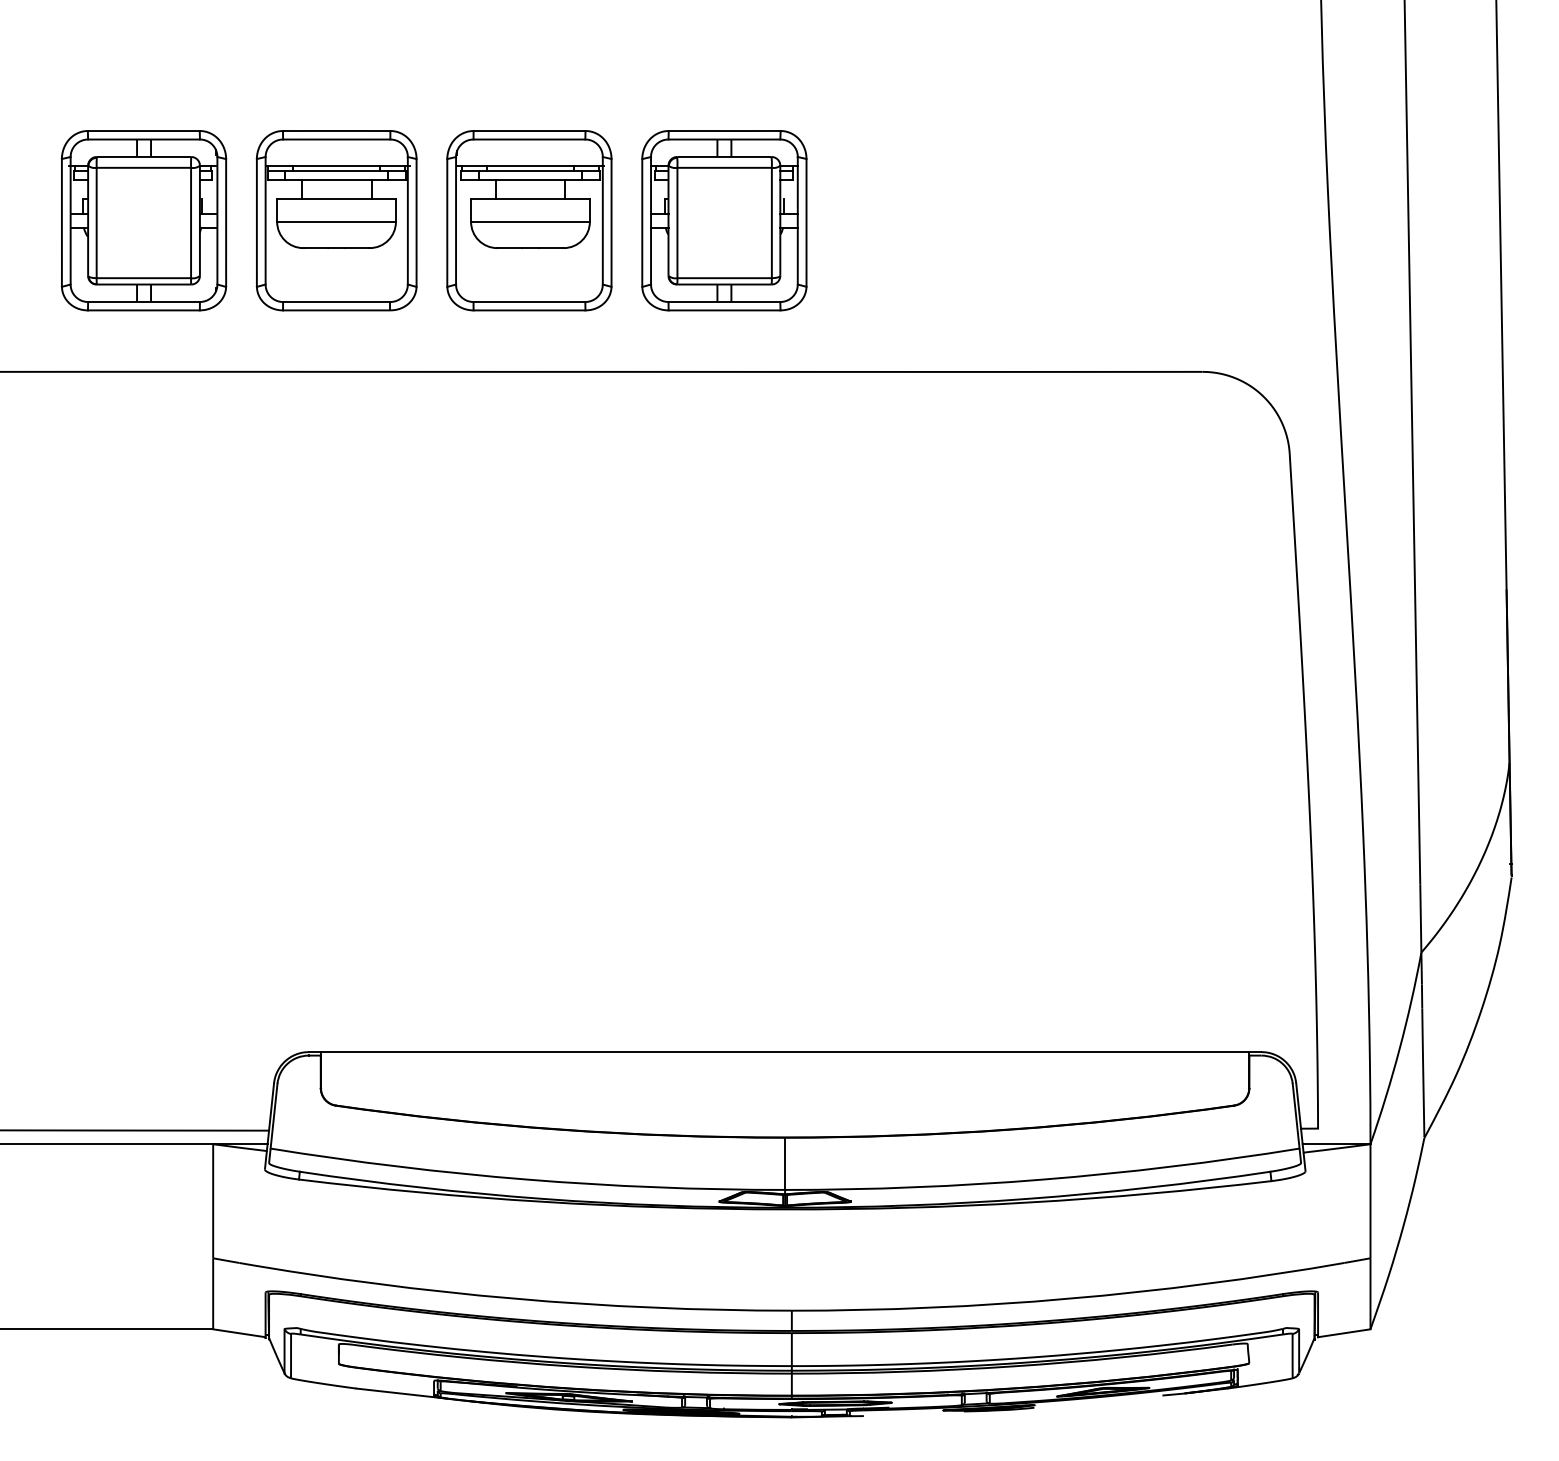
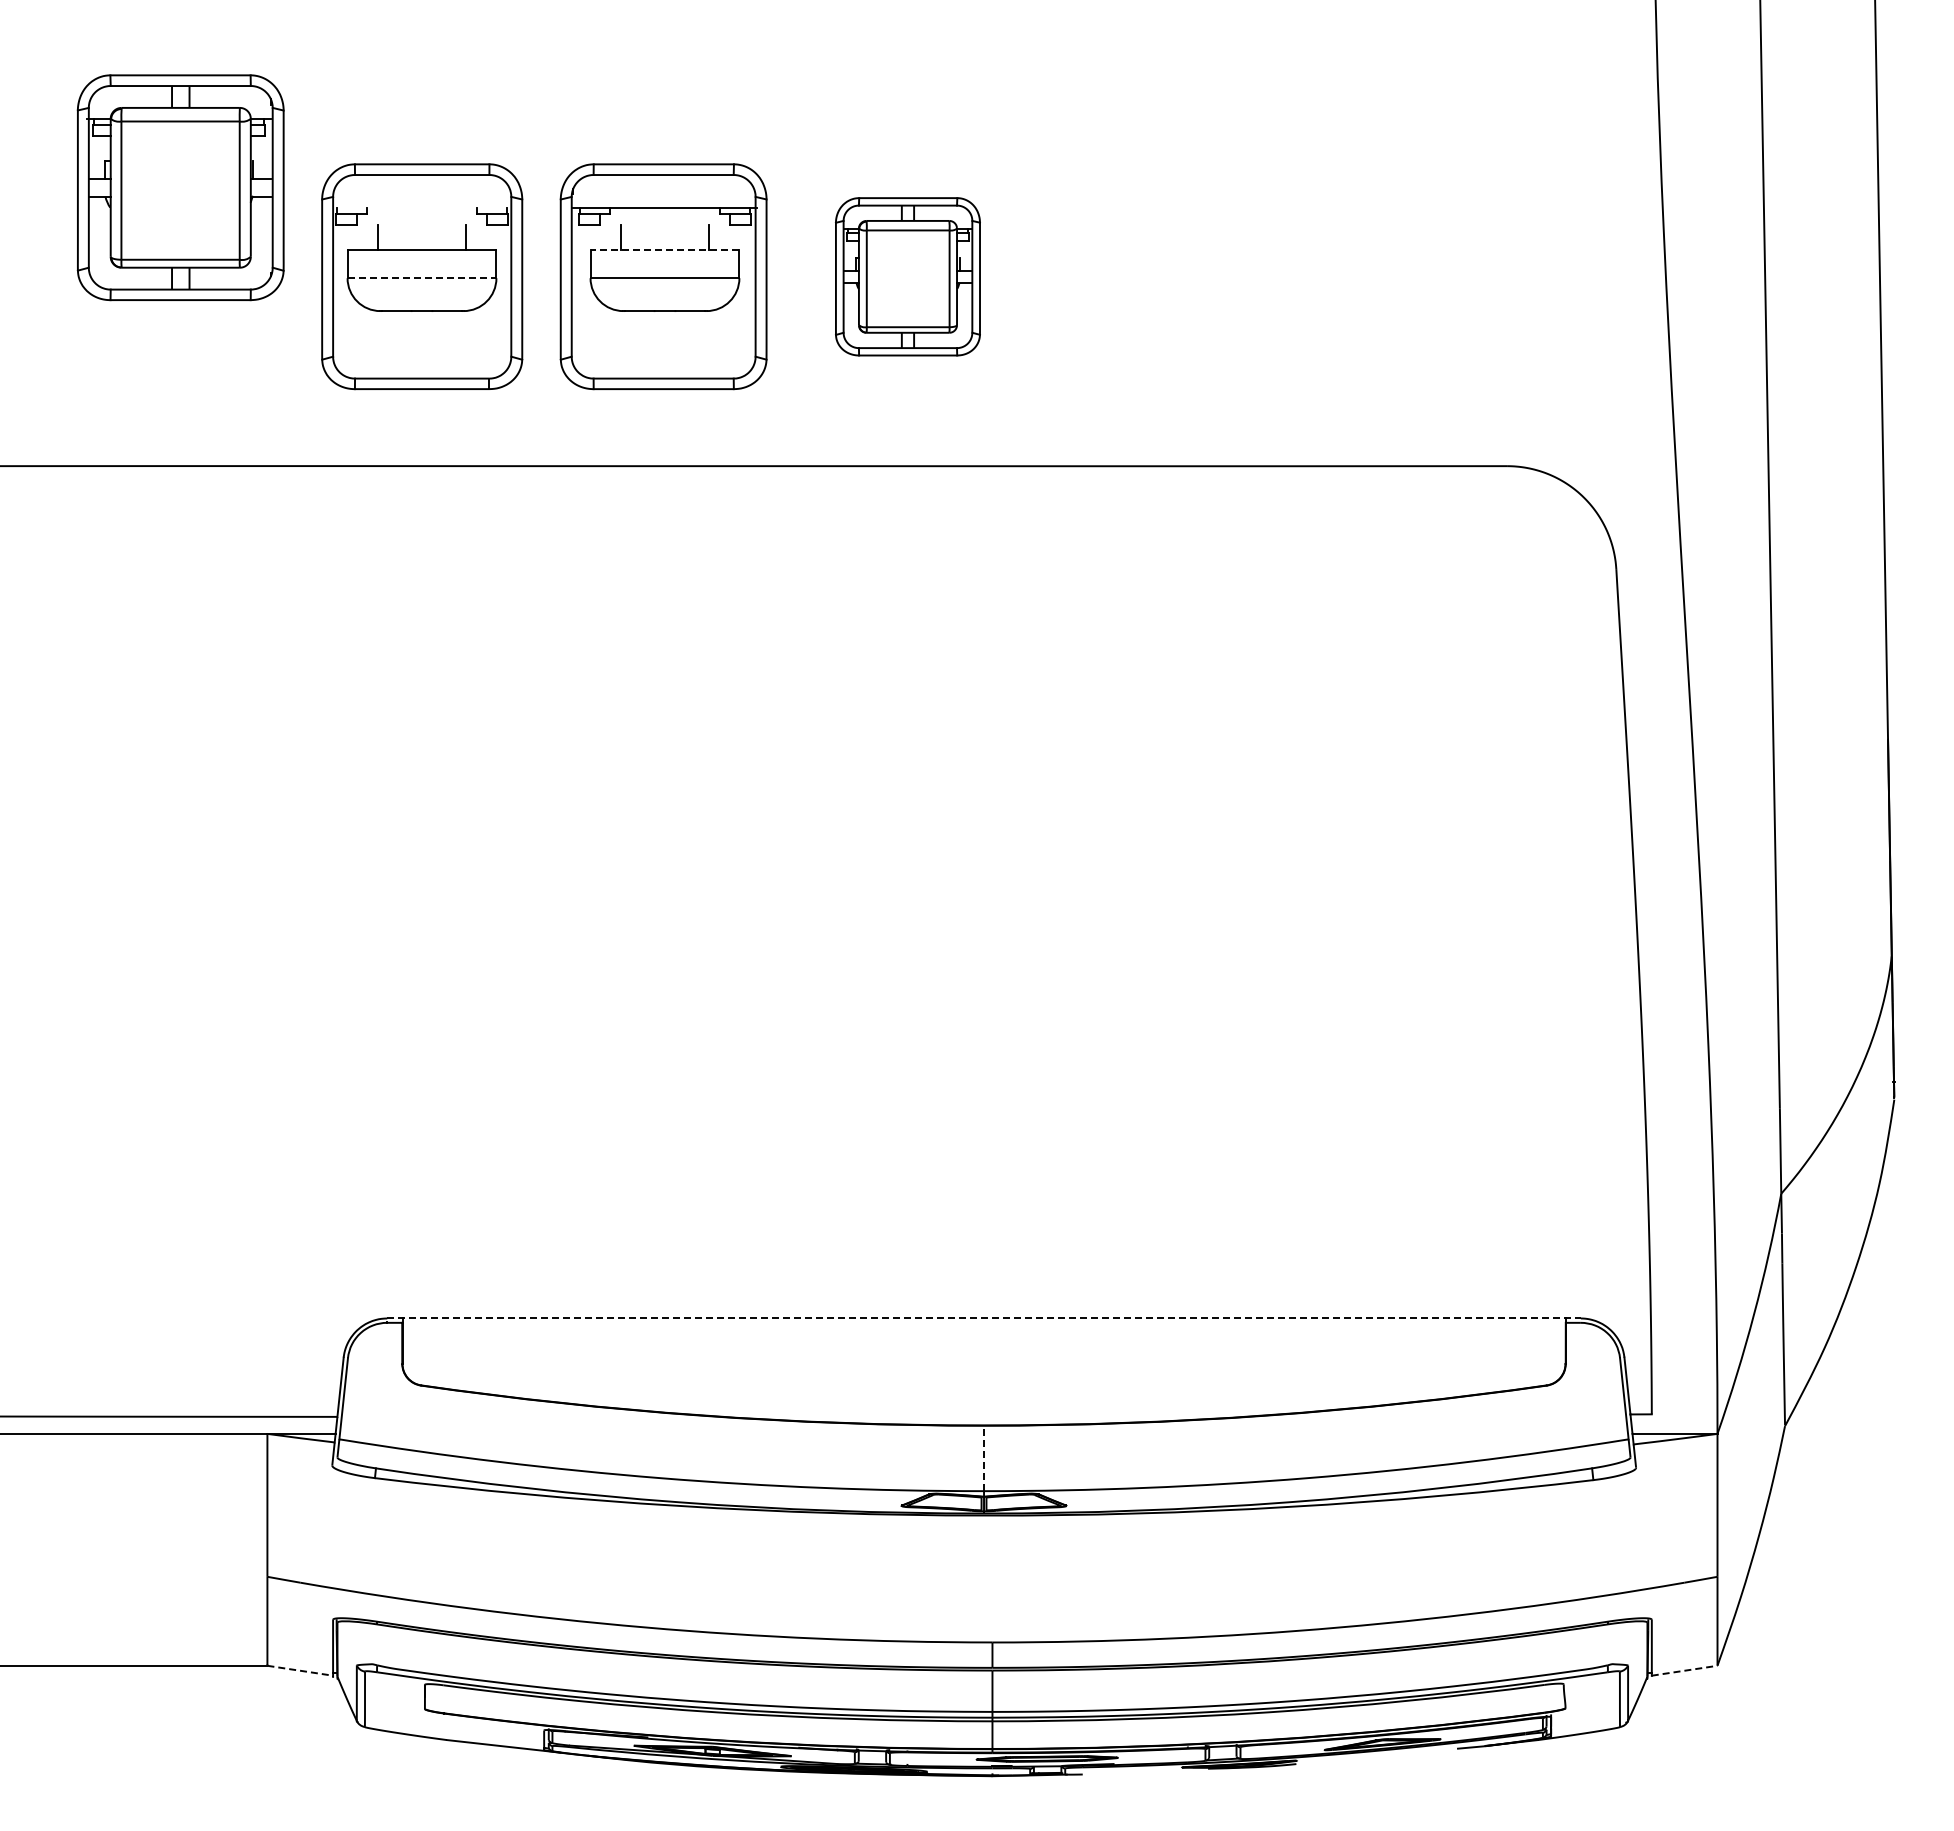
line: (337, 165) -> (423, 207), removed
line: (336, 171) -> (421, 214), removed
line: (530, 171) -> (664, 214), removed
line: (336, 179) -> (421, 225), removed
line: (530, 179) -> (664, 225), removed
line: (530, 198) -> (664, 249), solid -> dashed
part: (143, 220) -> (180, 187), moved
part: (724, 220) -> (907, 276), size x0.7
line: (336, 222) -> (422, 278), solid -> dashed
line: (785, 1052) -> (984, 1318), solid -> dashed
line: (785, 1163) -> (984, 1458), solid -> dashed
line: (239, 1333) -> (300, 1670), solid -> dashed
line: (1344, 1333) -> (1685, 1670), solid -> dashed

